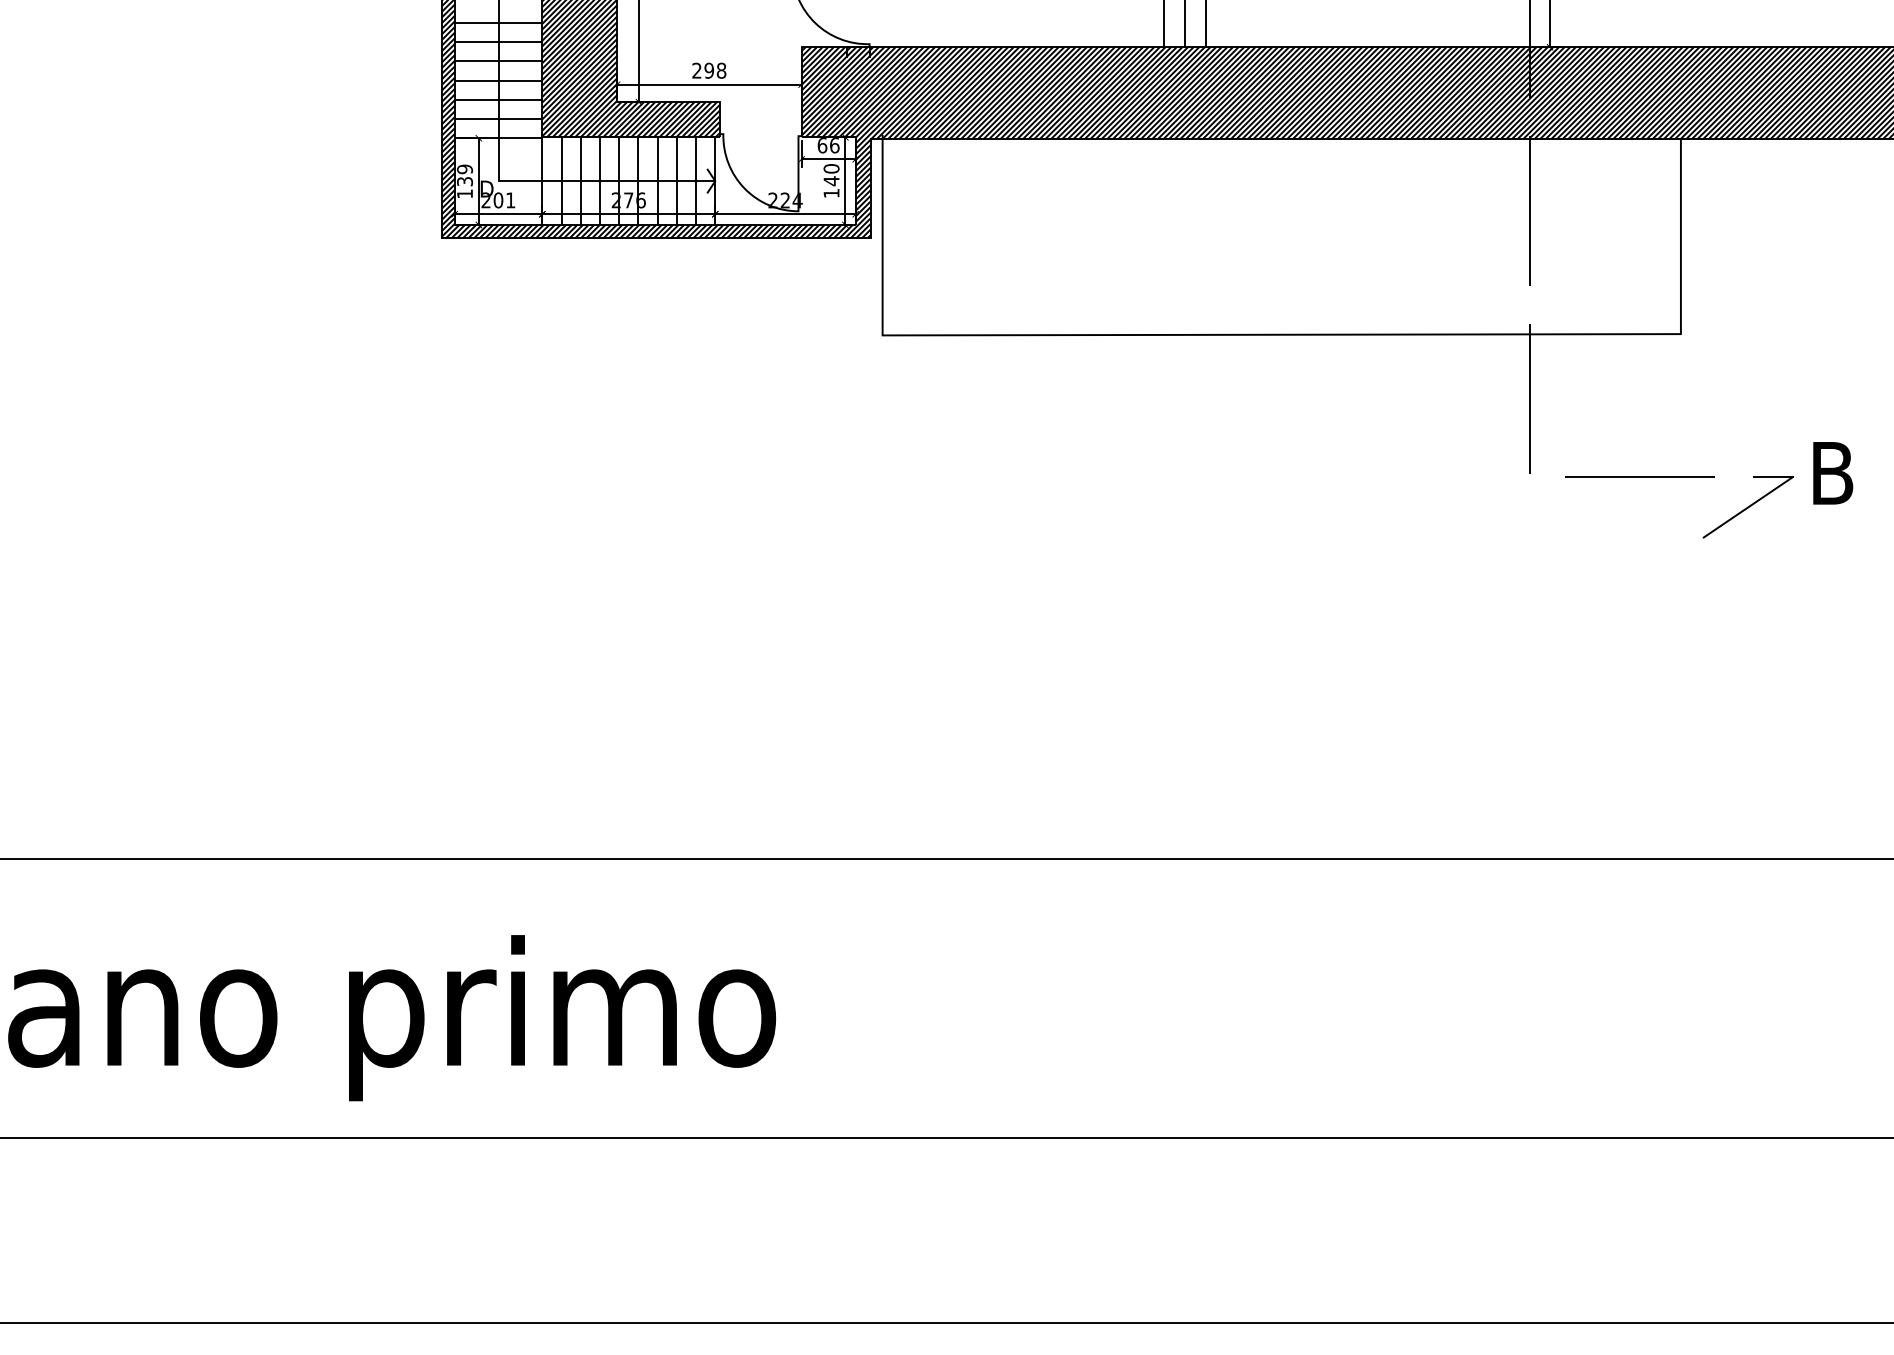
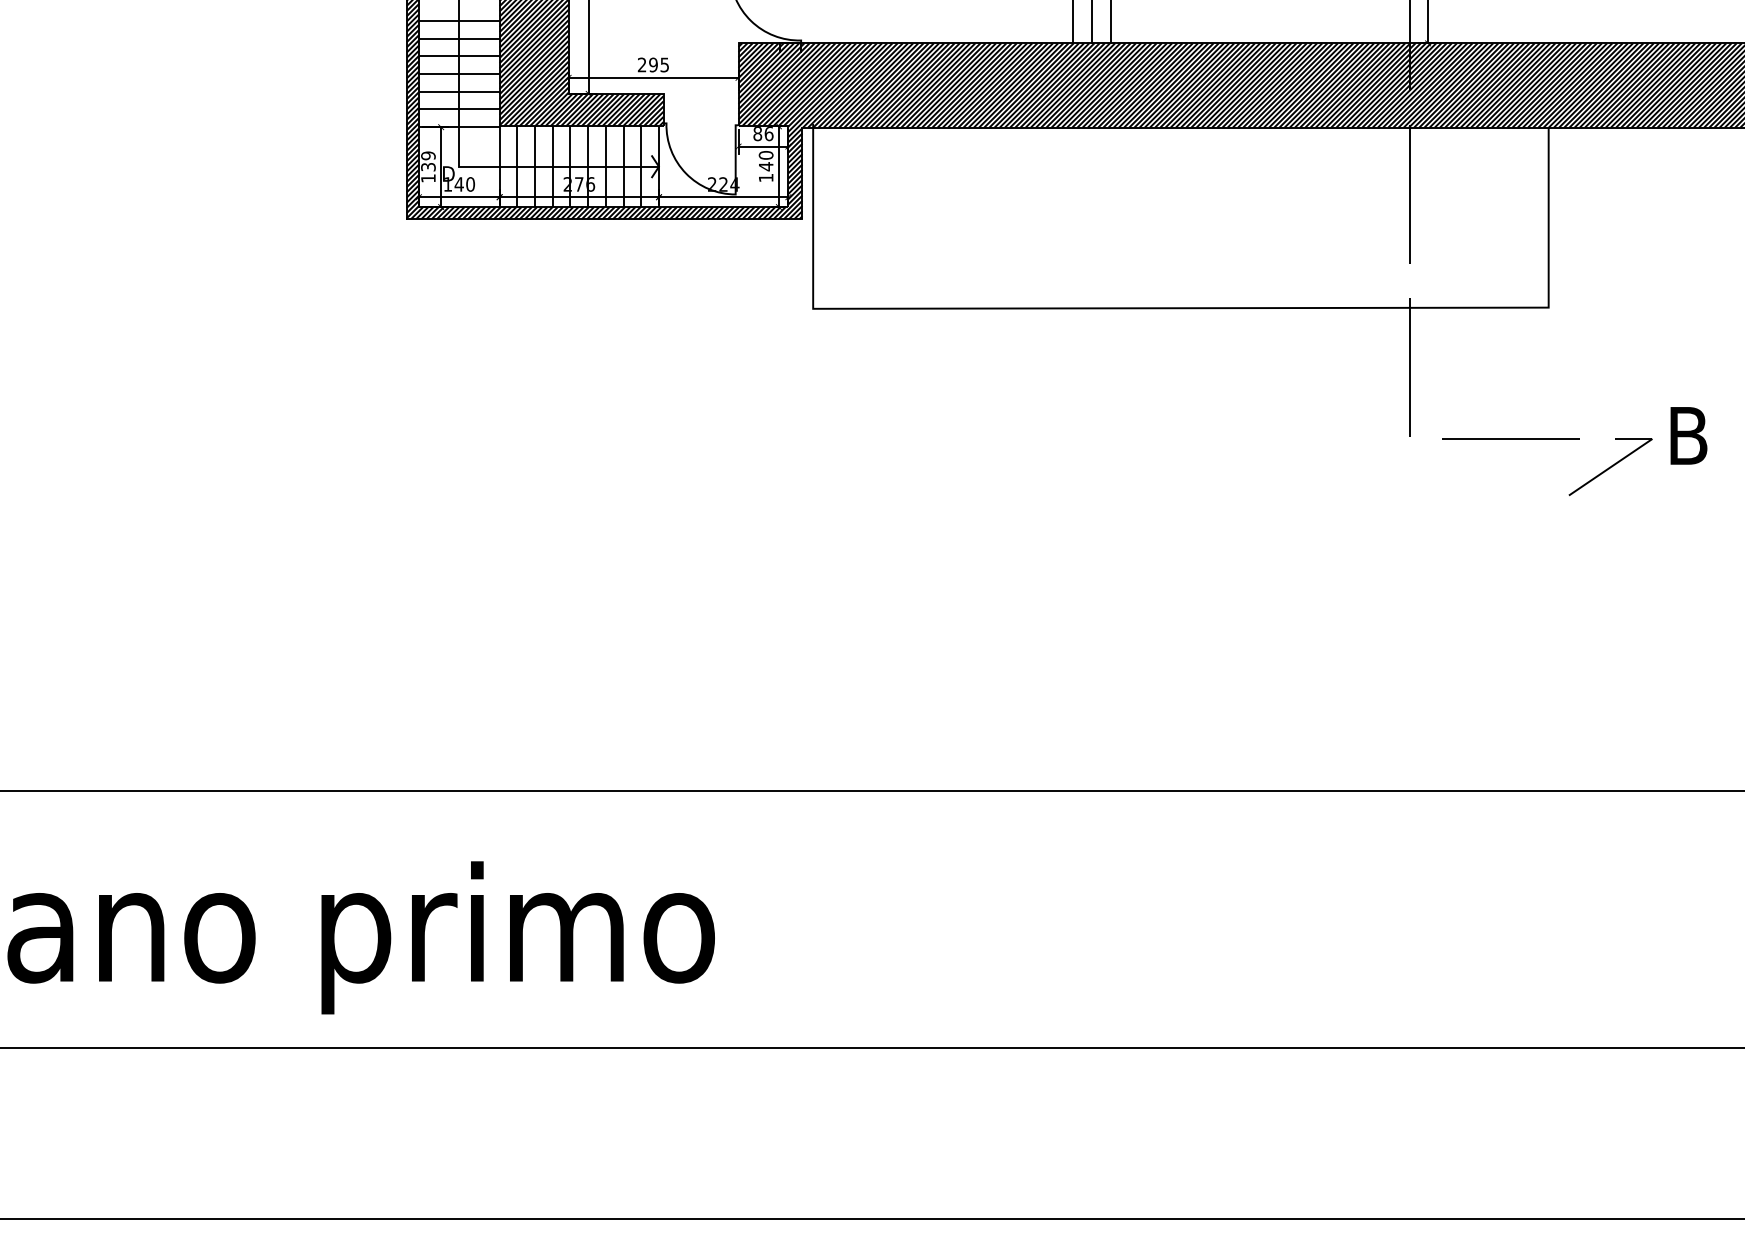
text: (721, 70) -> (664, 64), 298 -> 295
text: (822, 146) -> (757, 134), 66 -> 86
text: (498, 200) -> (459, 184), 201 -> 140

